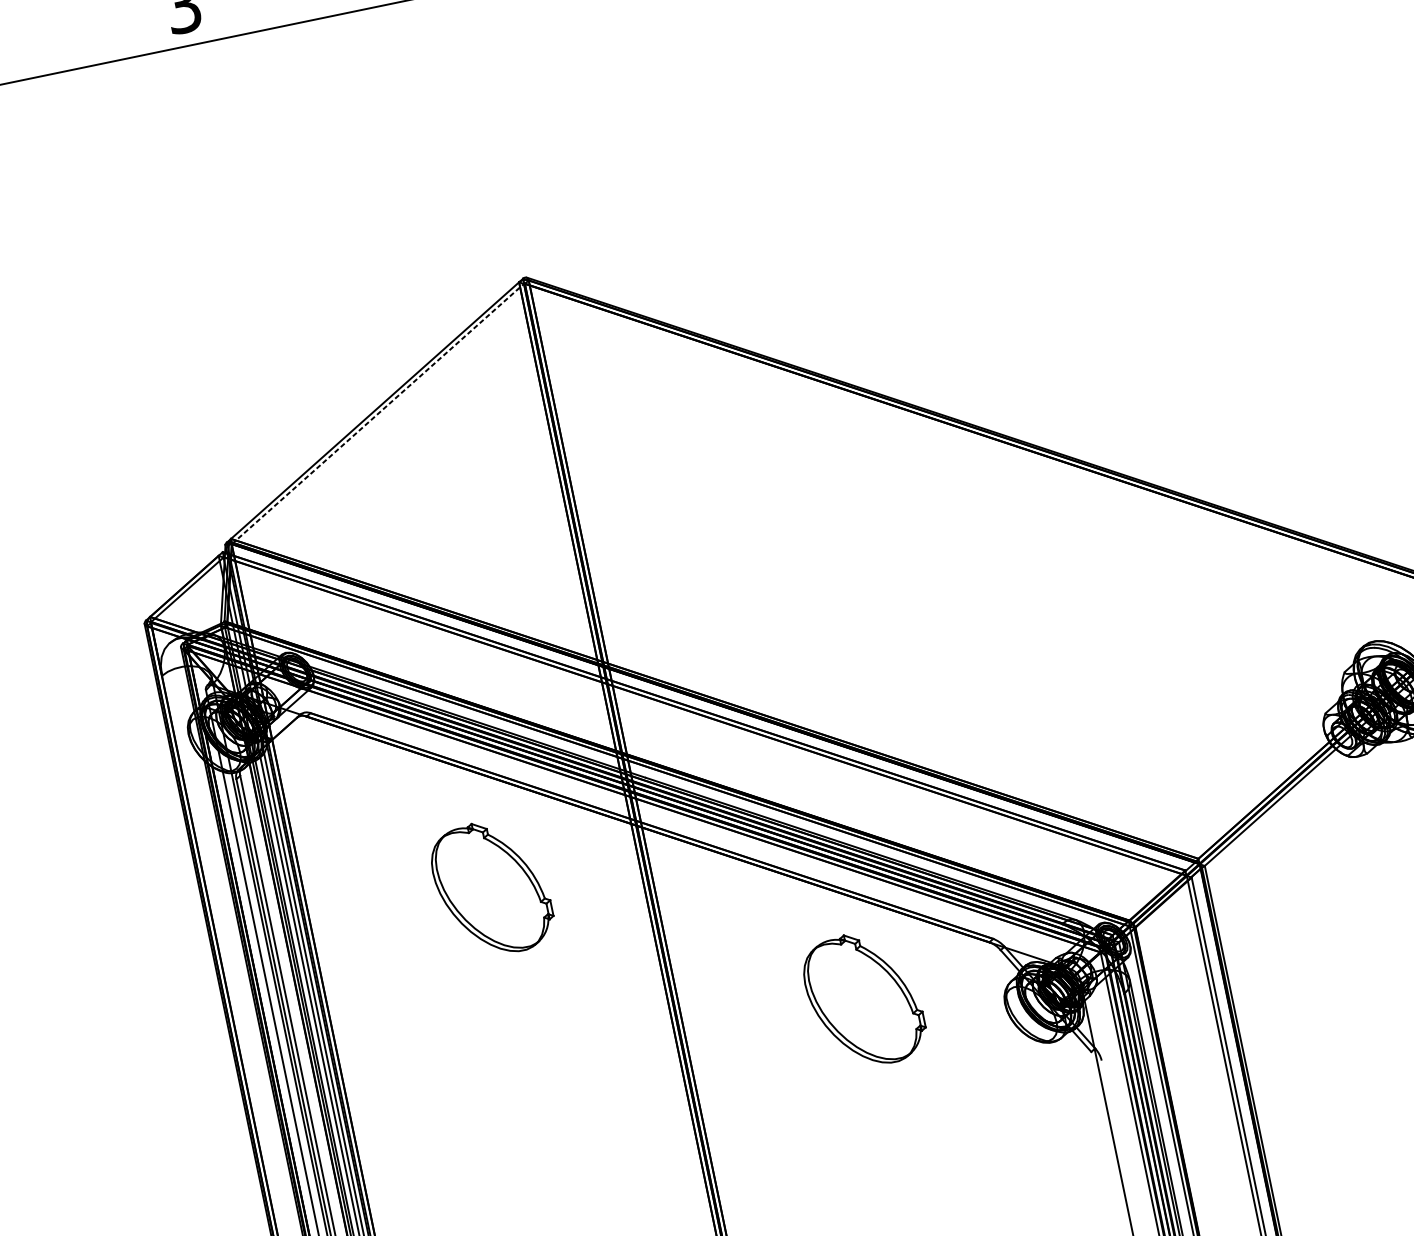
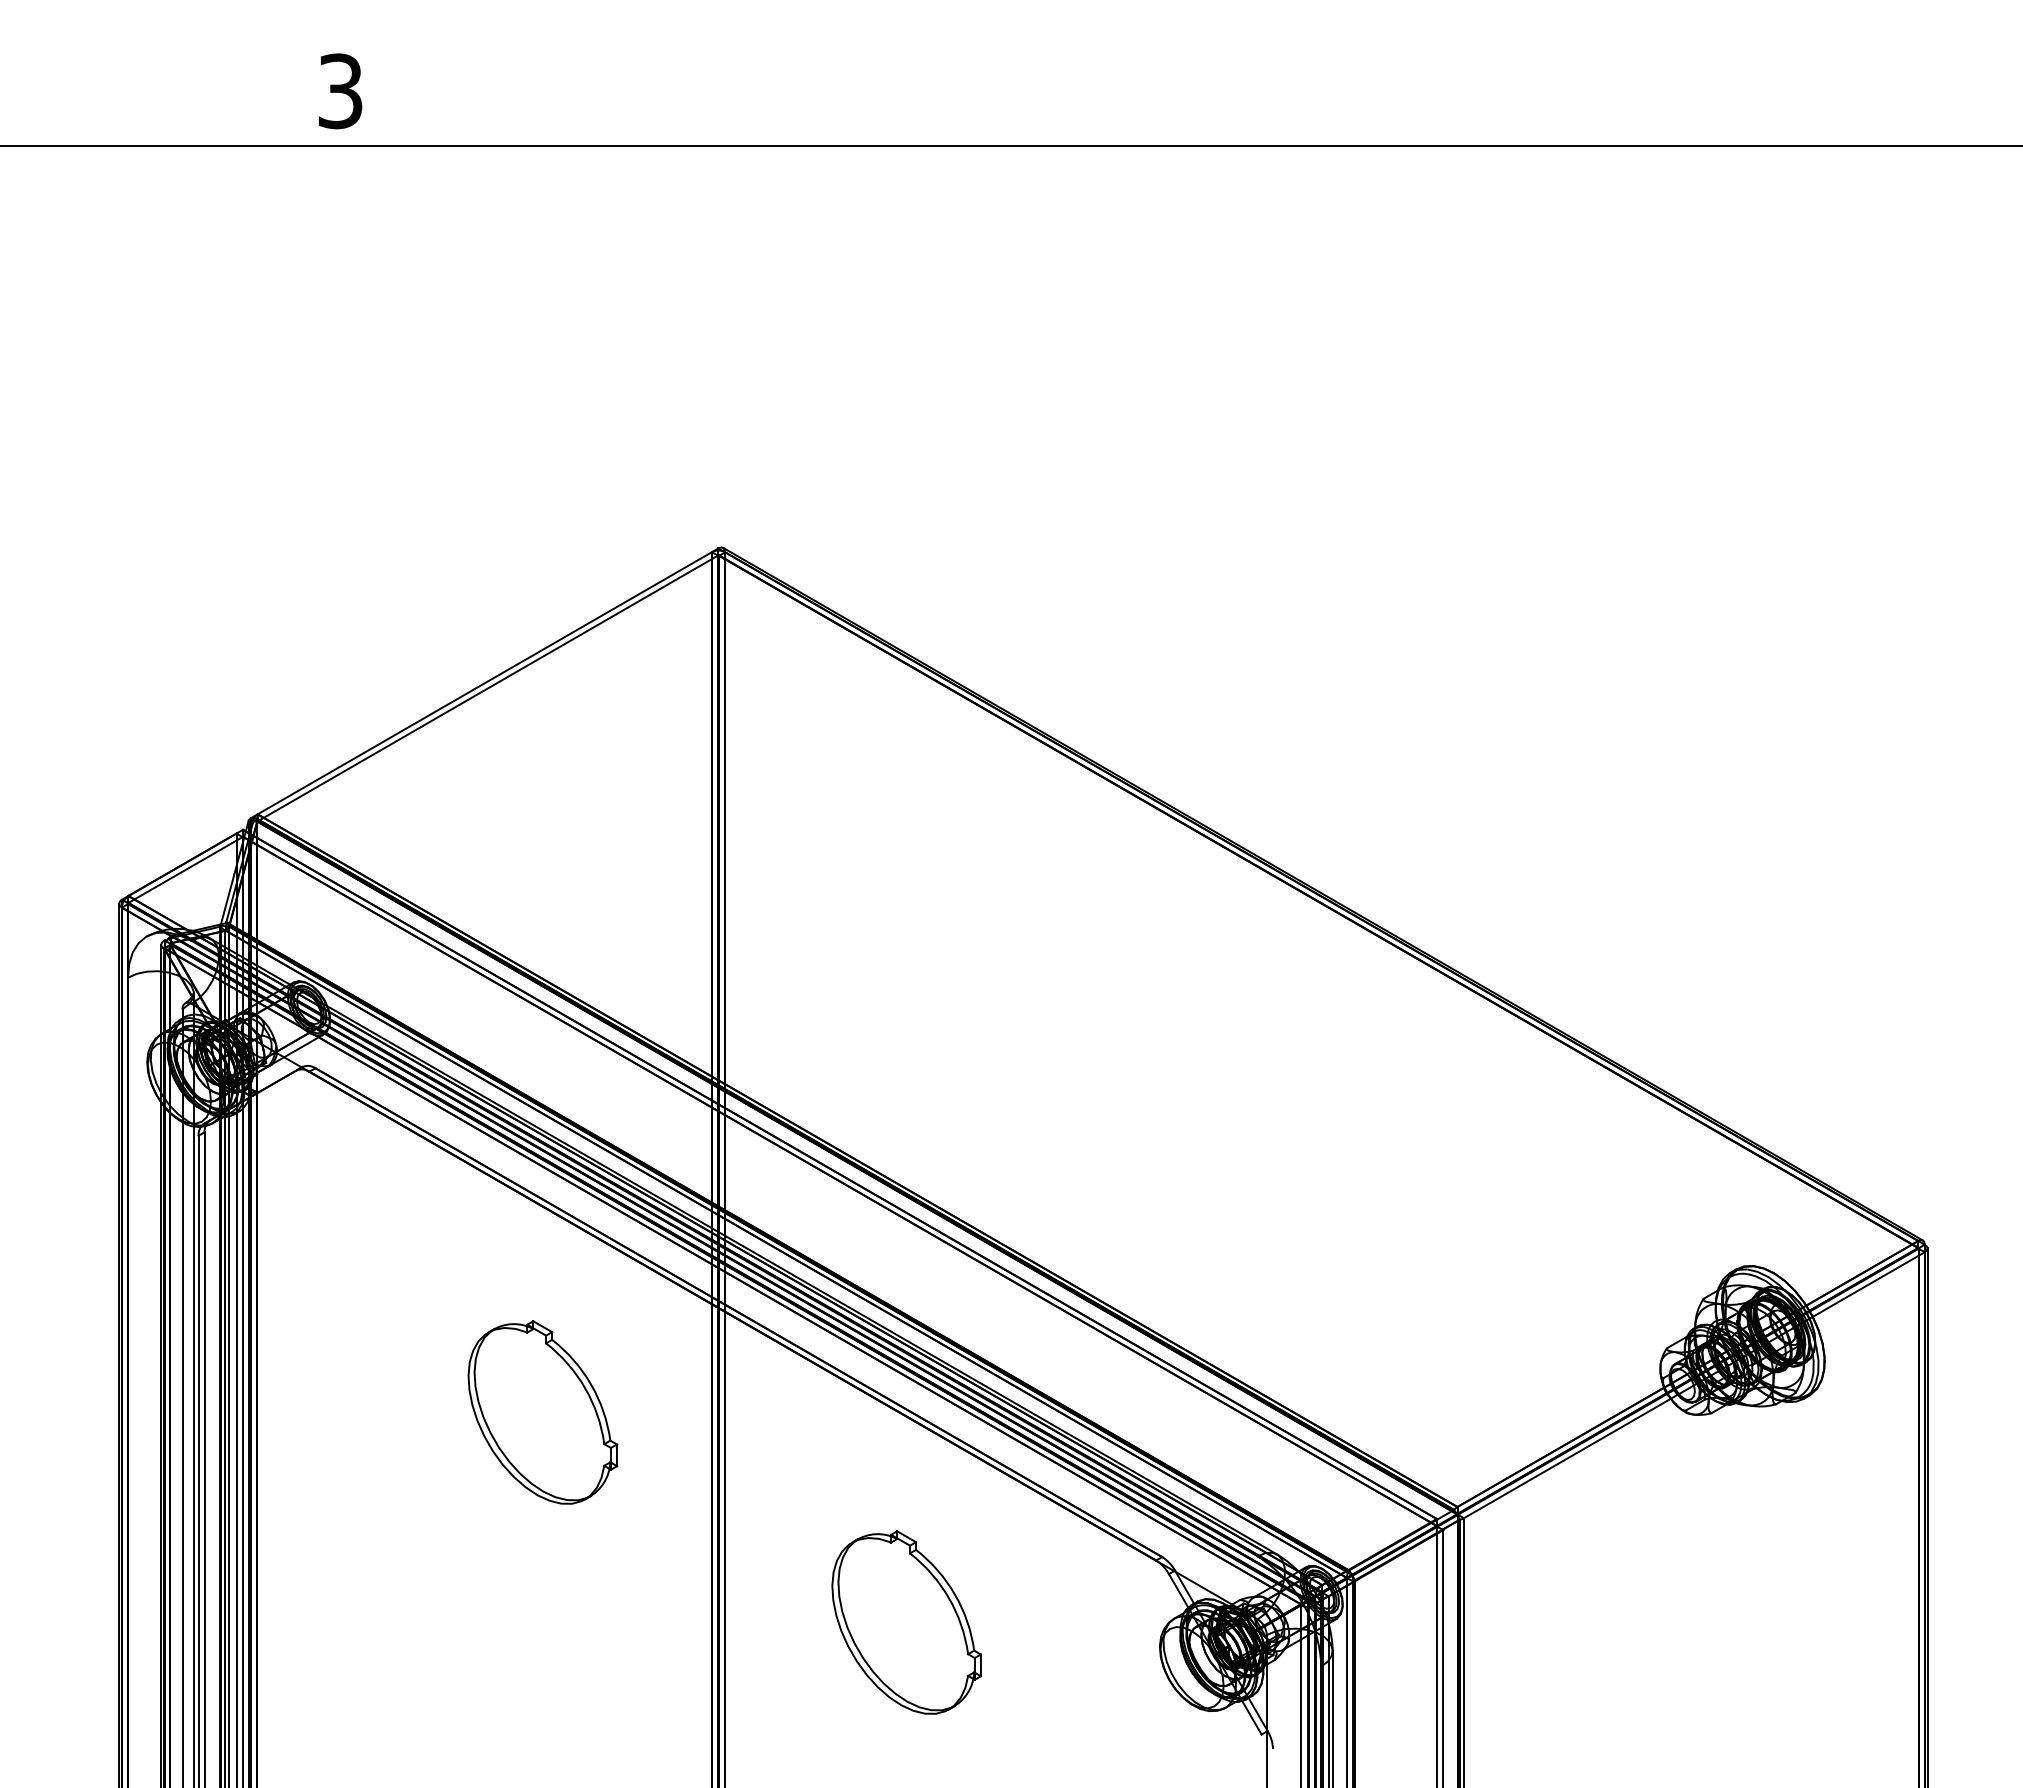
line: (378, 413) -> (488, 688), dashed -> solid
part: (491, 888) -> (542, 1412), moved
part: (864, 999) -> (906, 1622), moved

